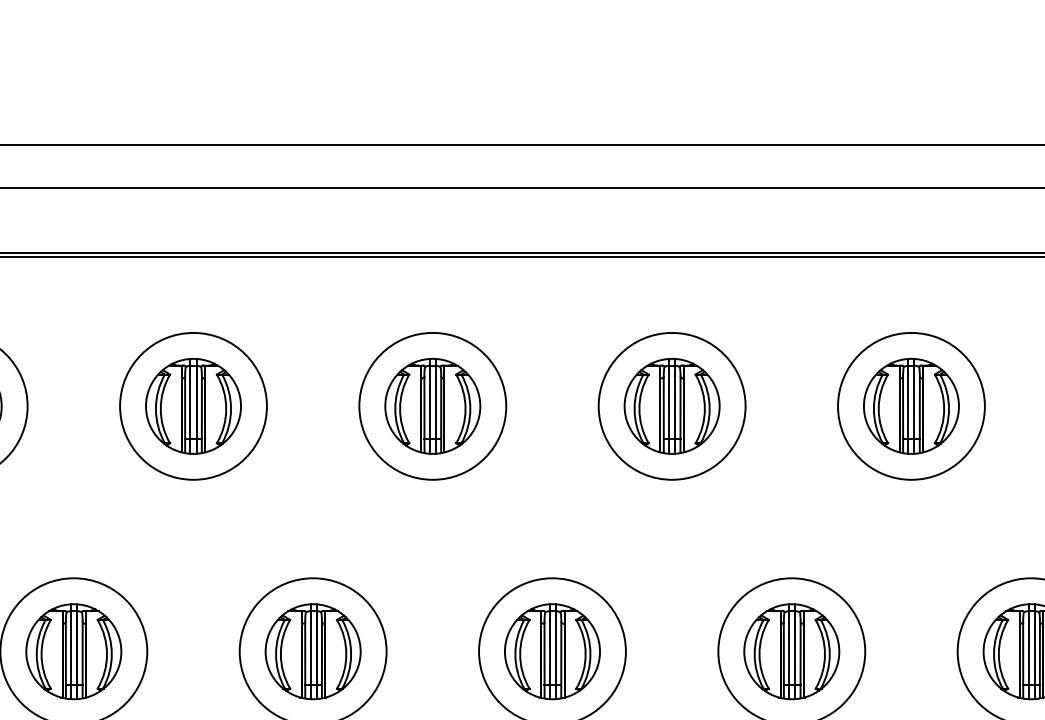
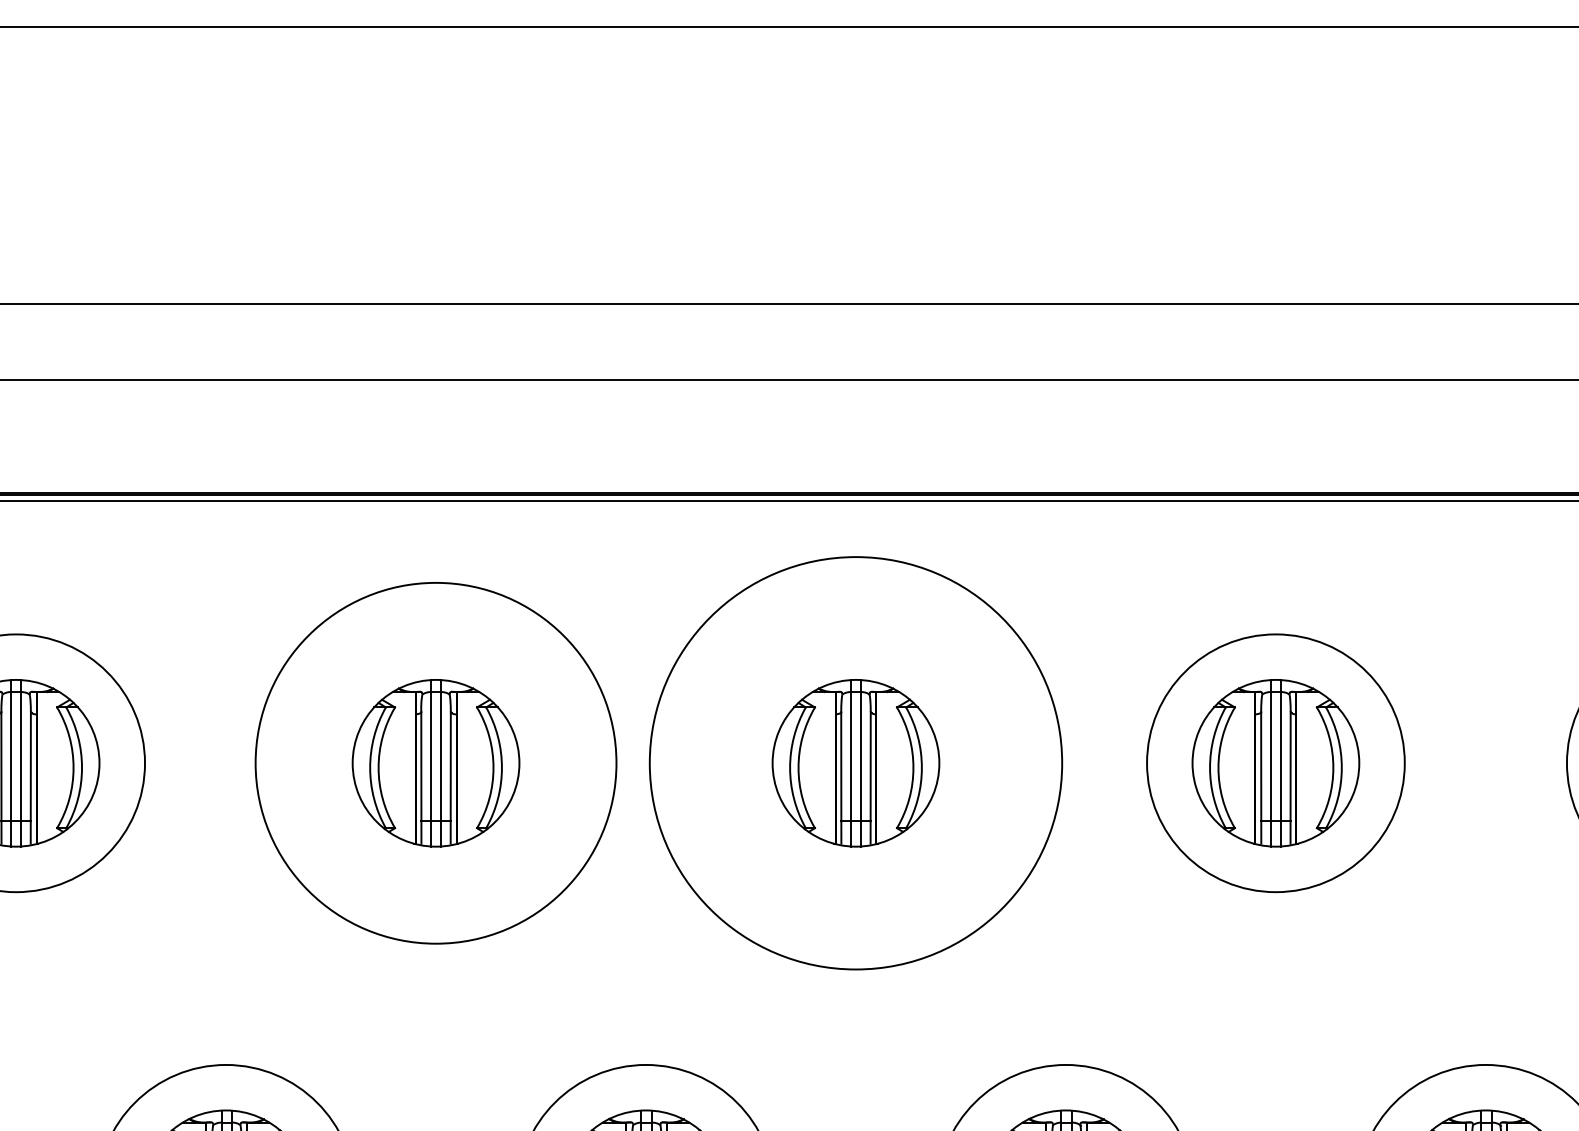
circle: (432, 405) -> (435, 761), size x1.4
circle: (671, 405) -> (854, 761), size x1.6

